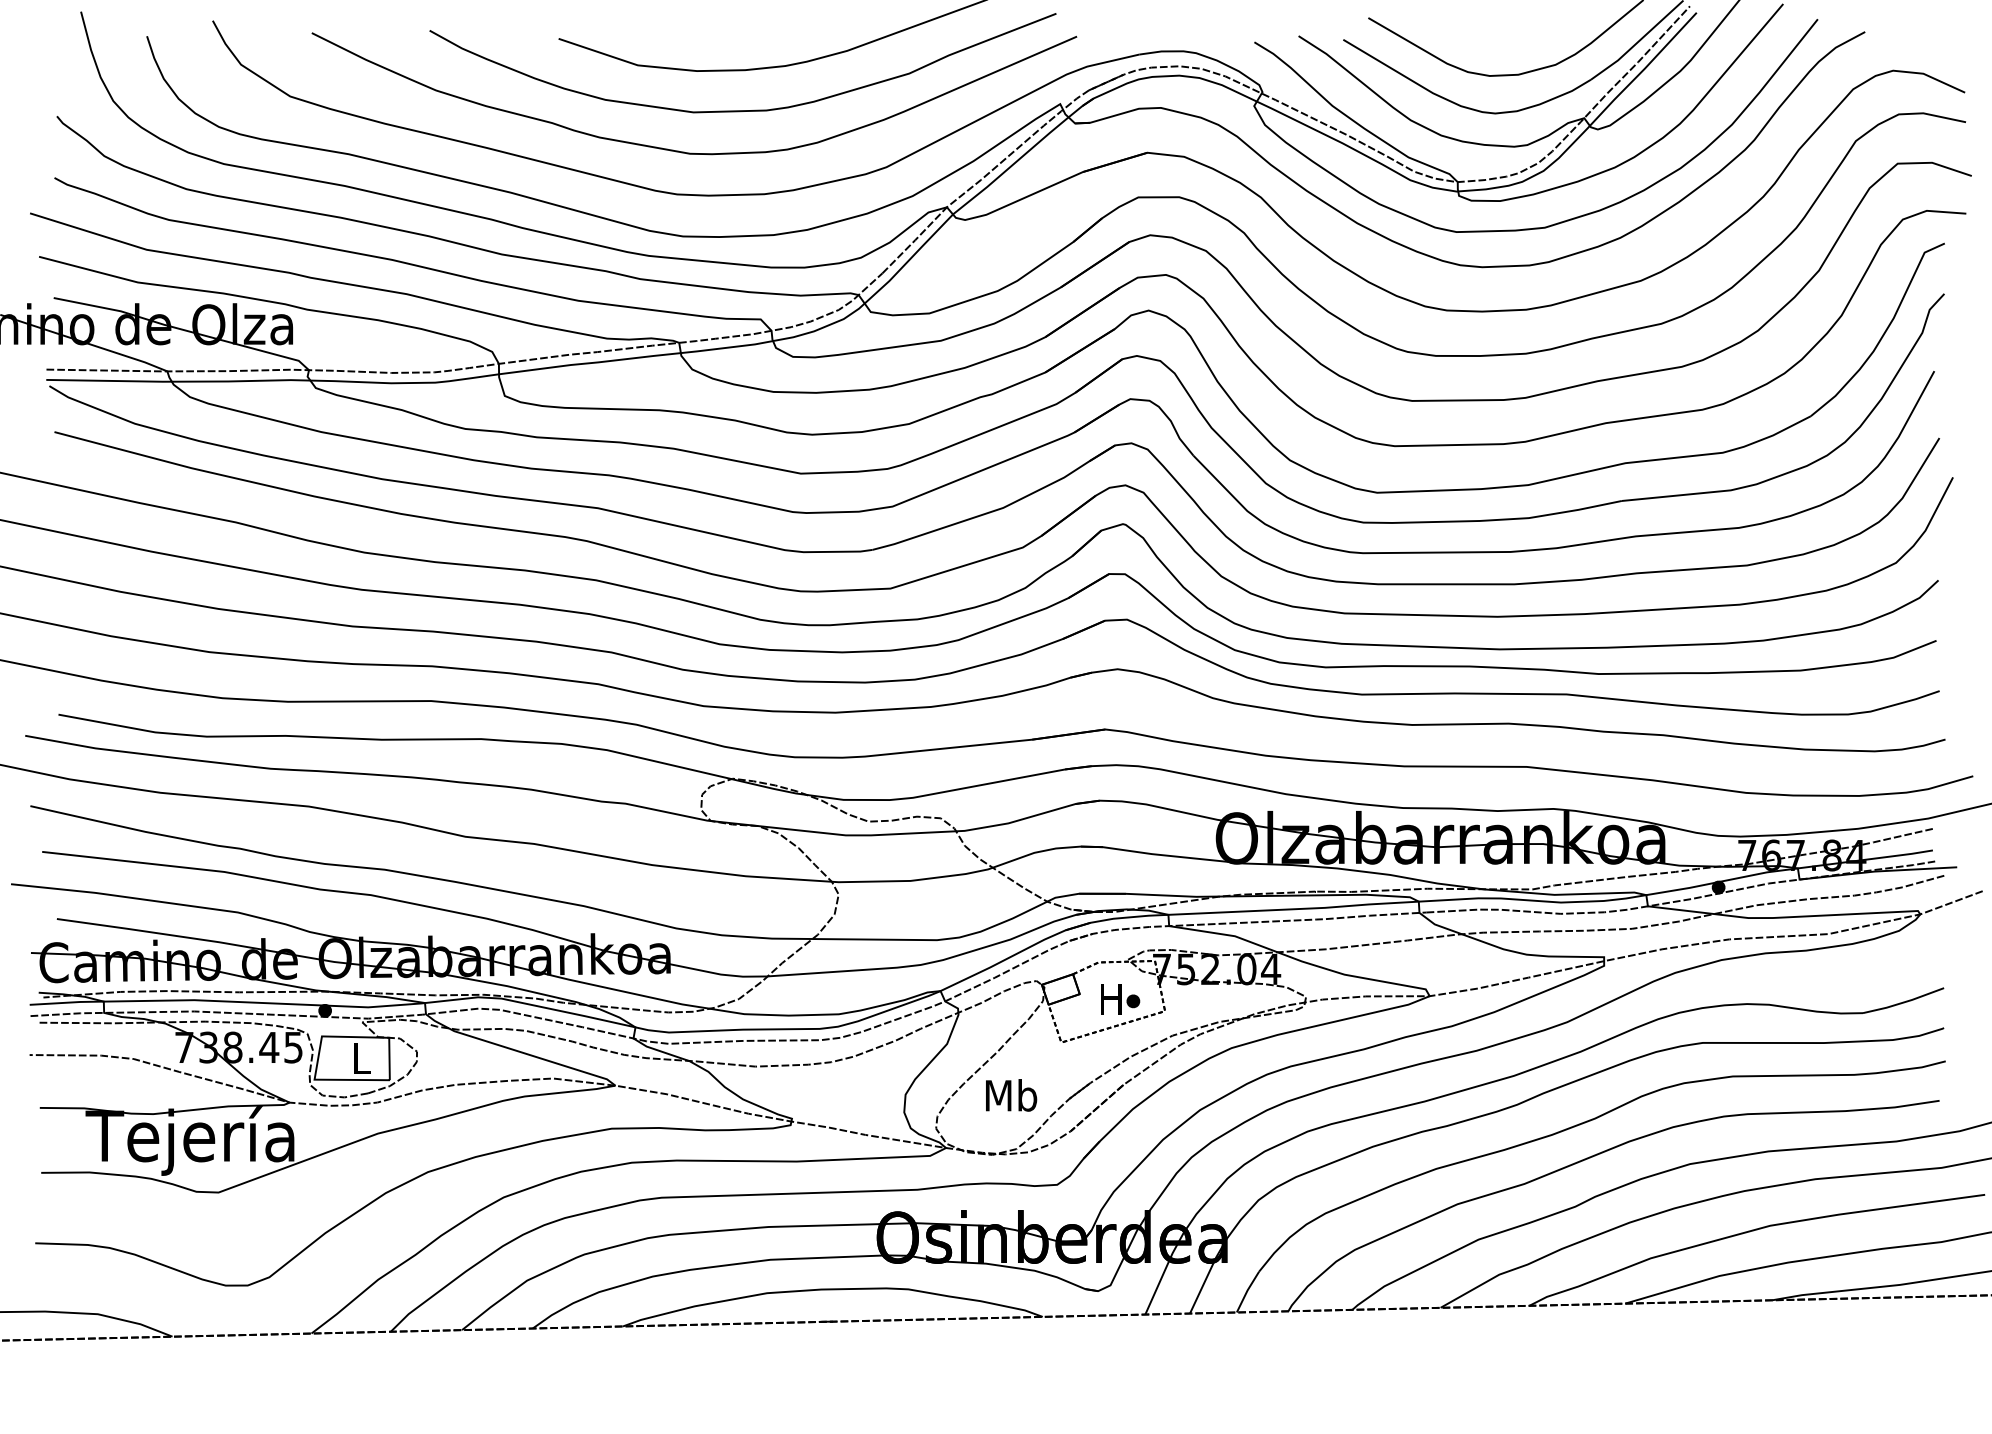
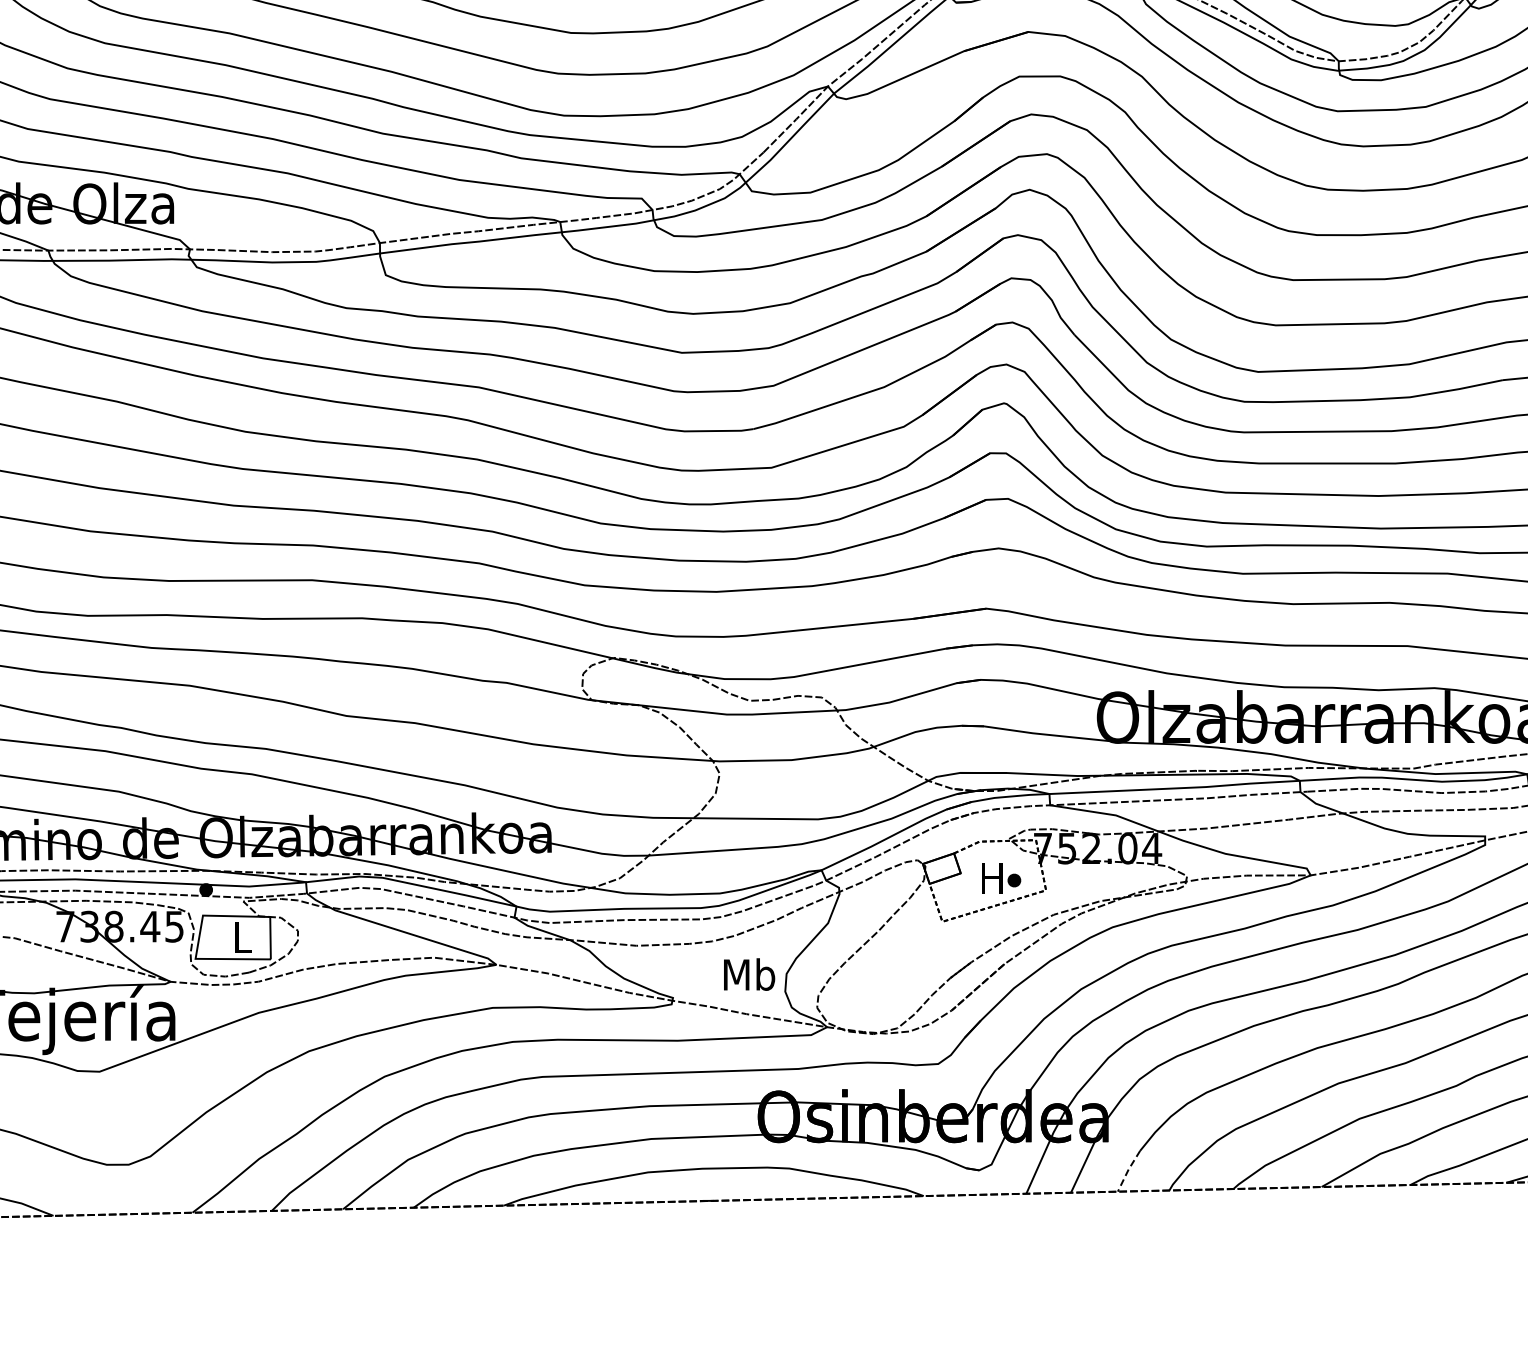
text: (1011, 1095) -> (749, 974), moved
line: (1247, 1291) -> (1128, 1170), solid -> dashed

